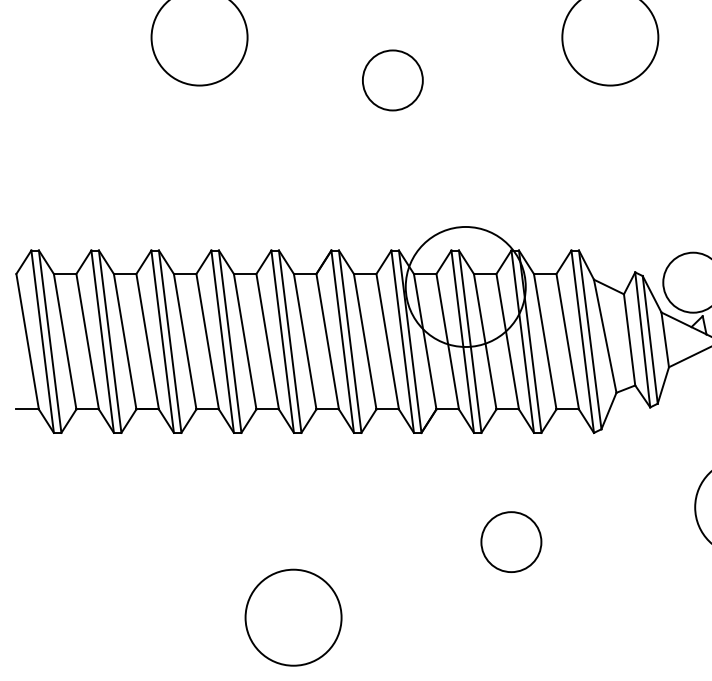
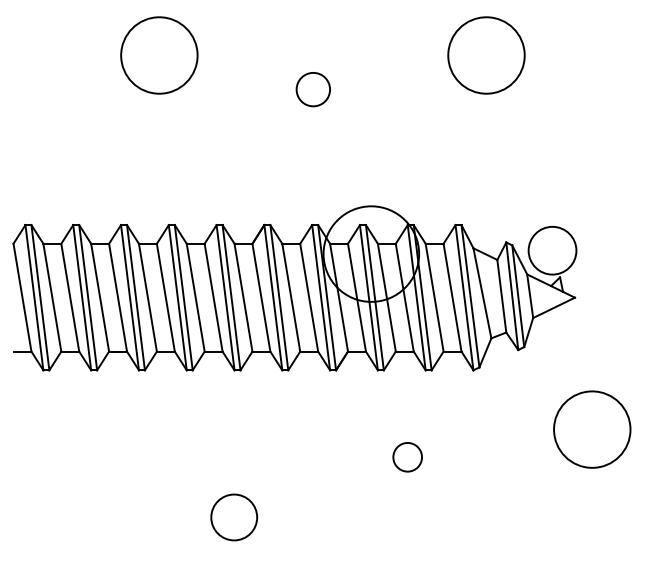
circle: (393, 80) -> (313, 89), size x0.7
circle: (511, 542) -> (407, 457), size x0.6
circle: (293, 617) -> (234, 517), size x0.6

